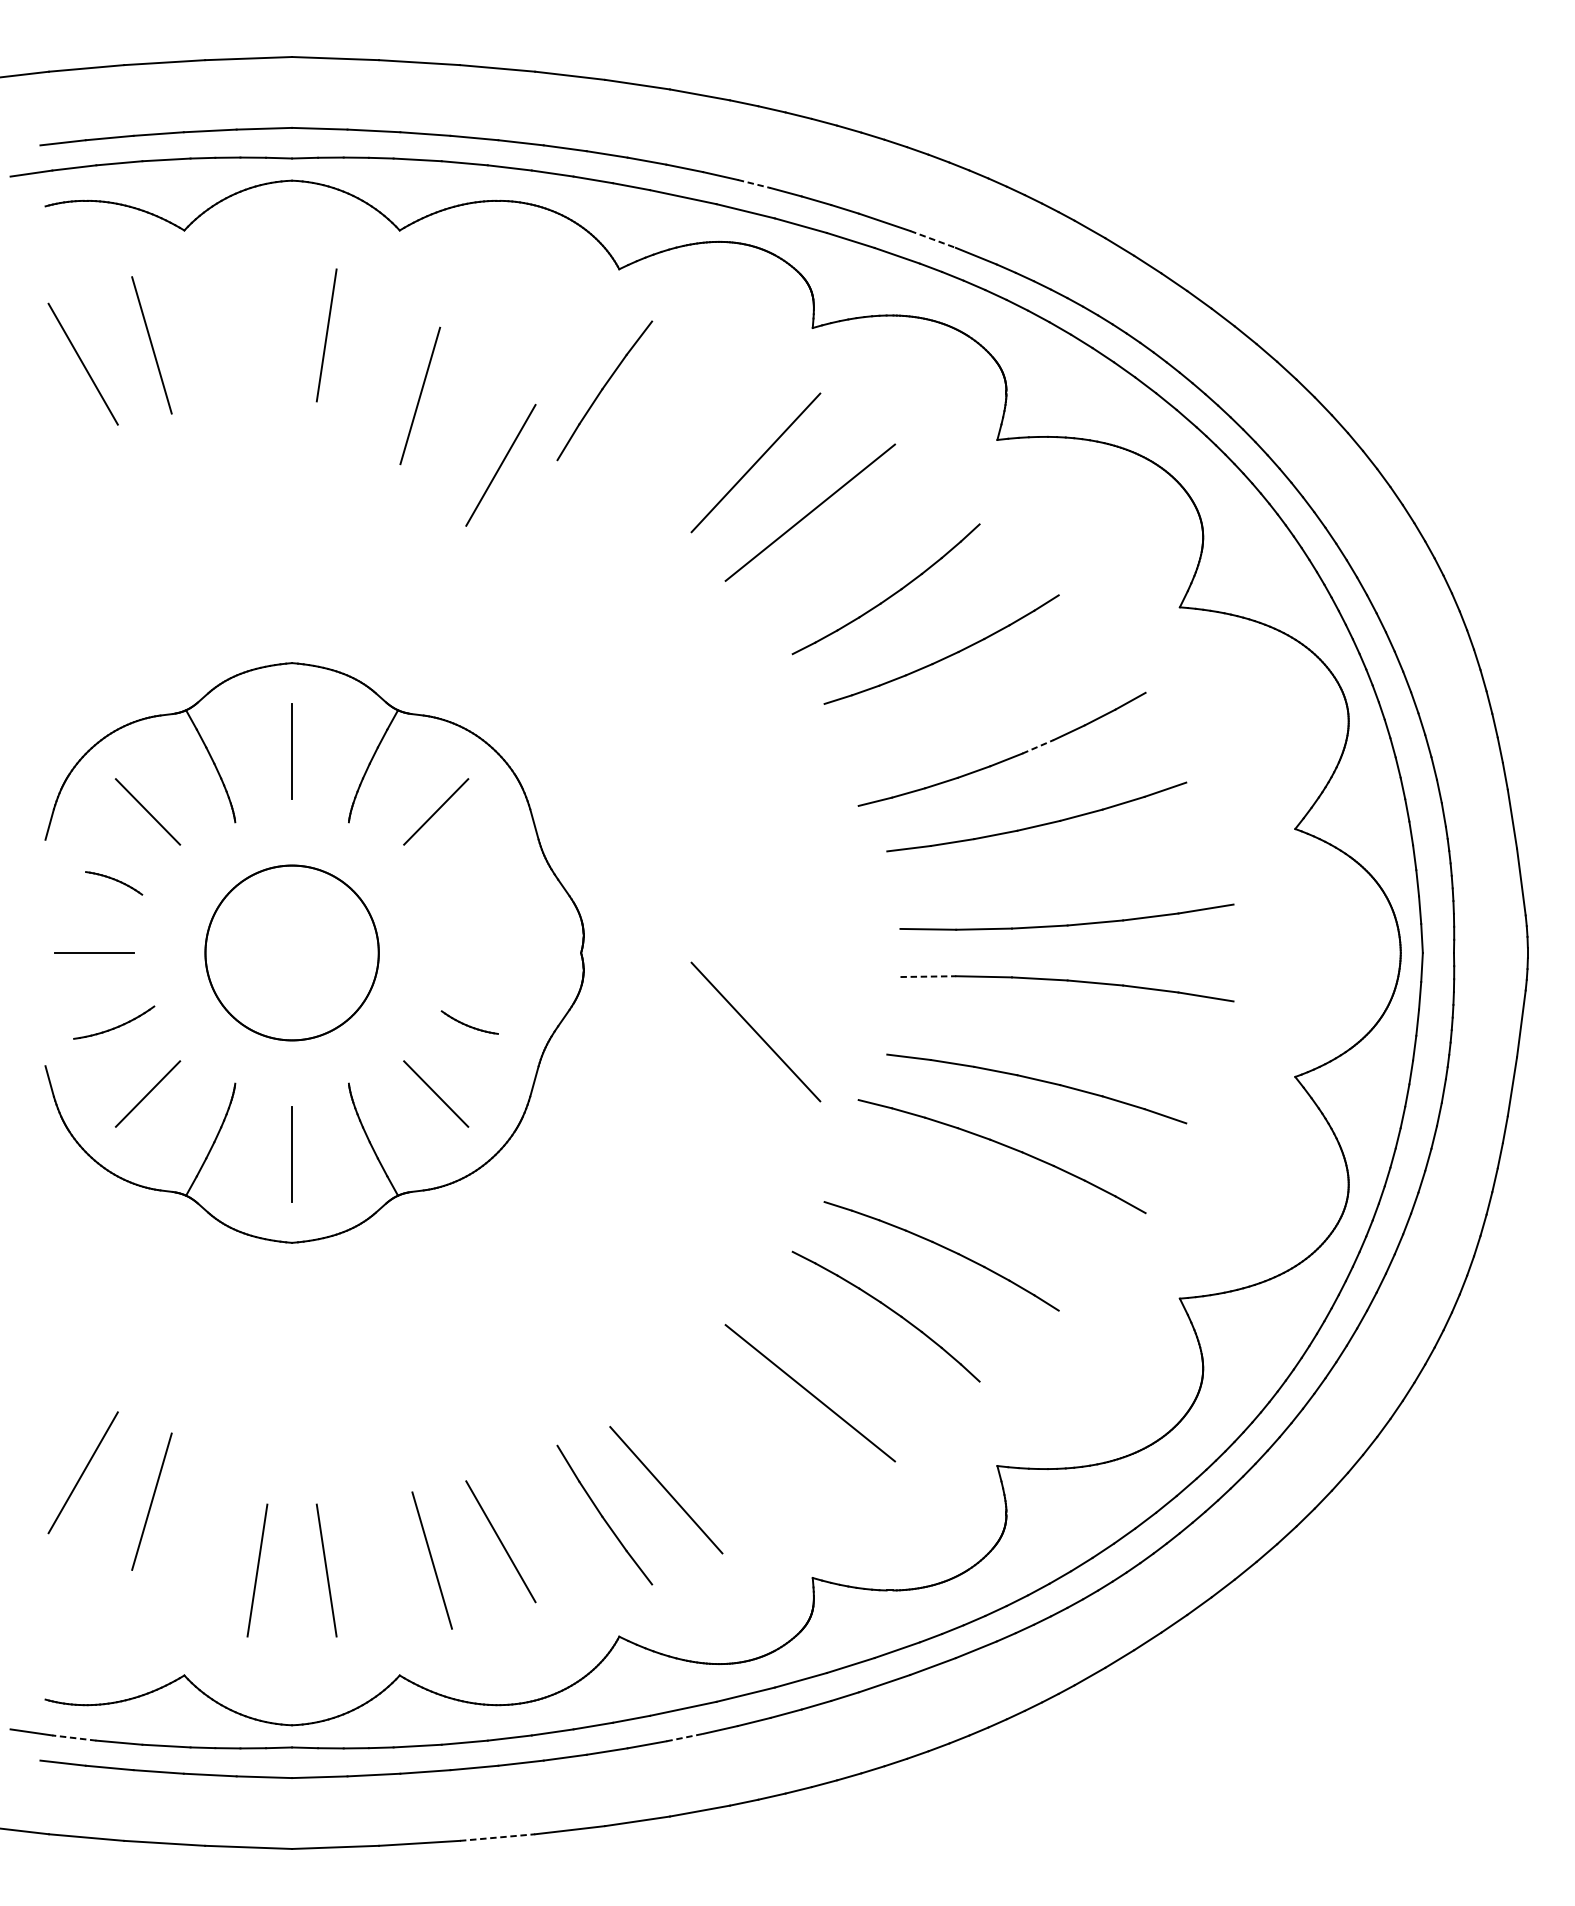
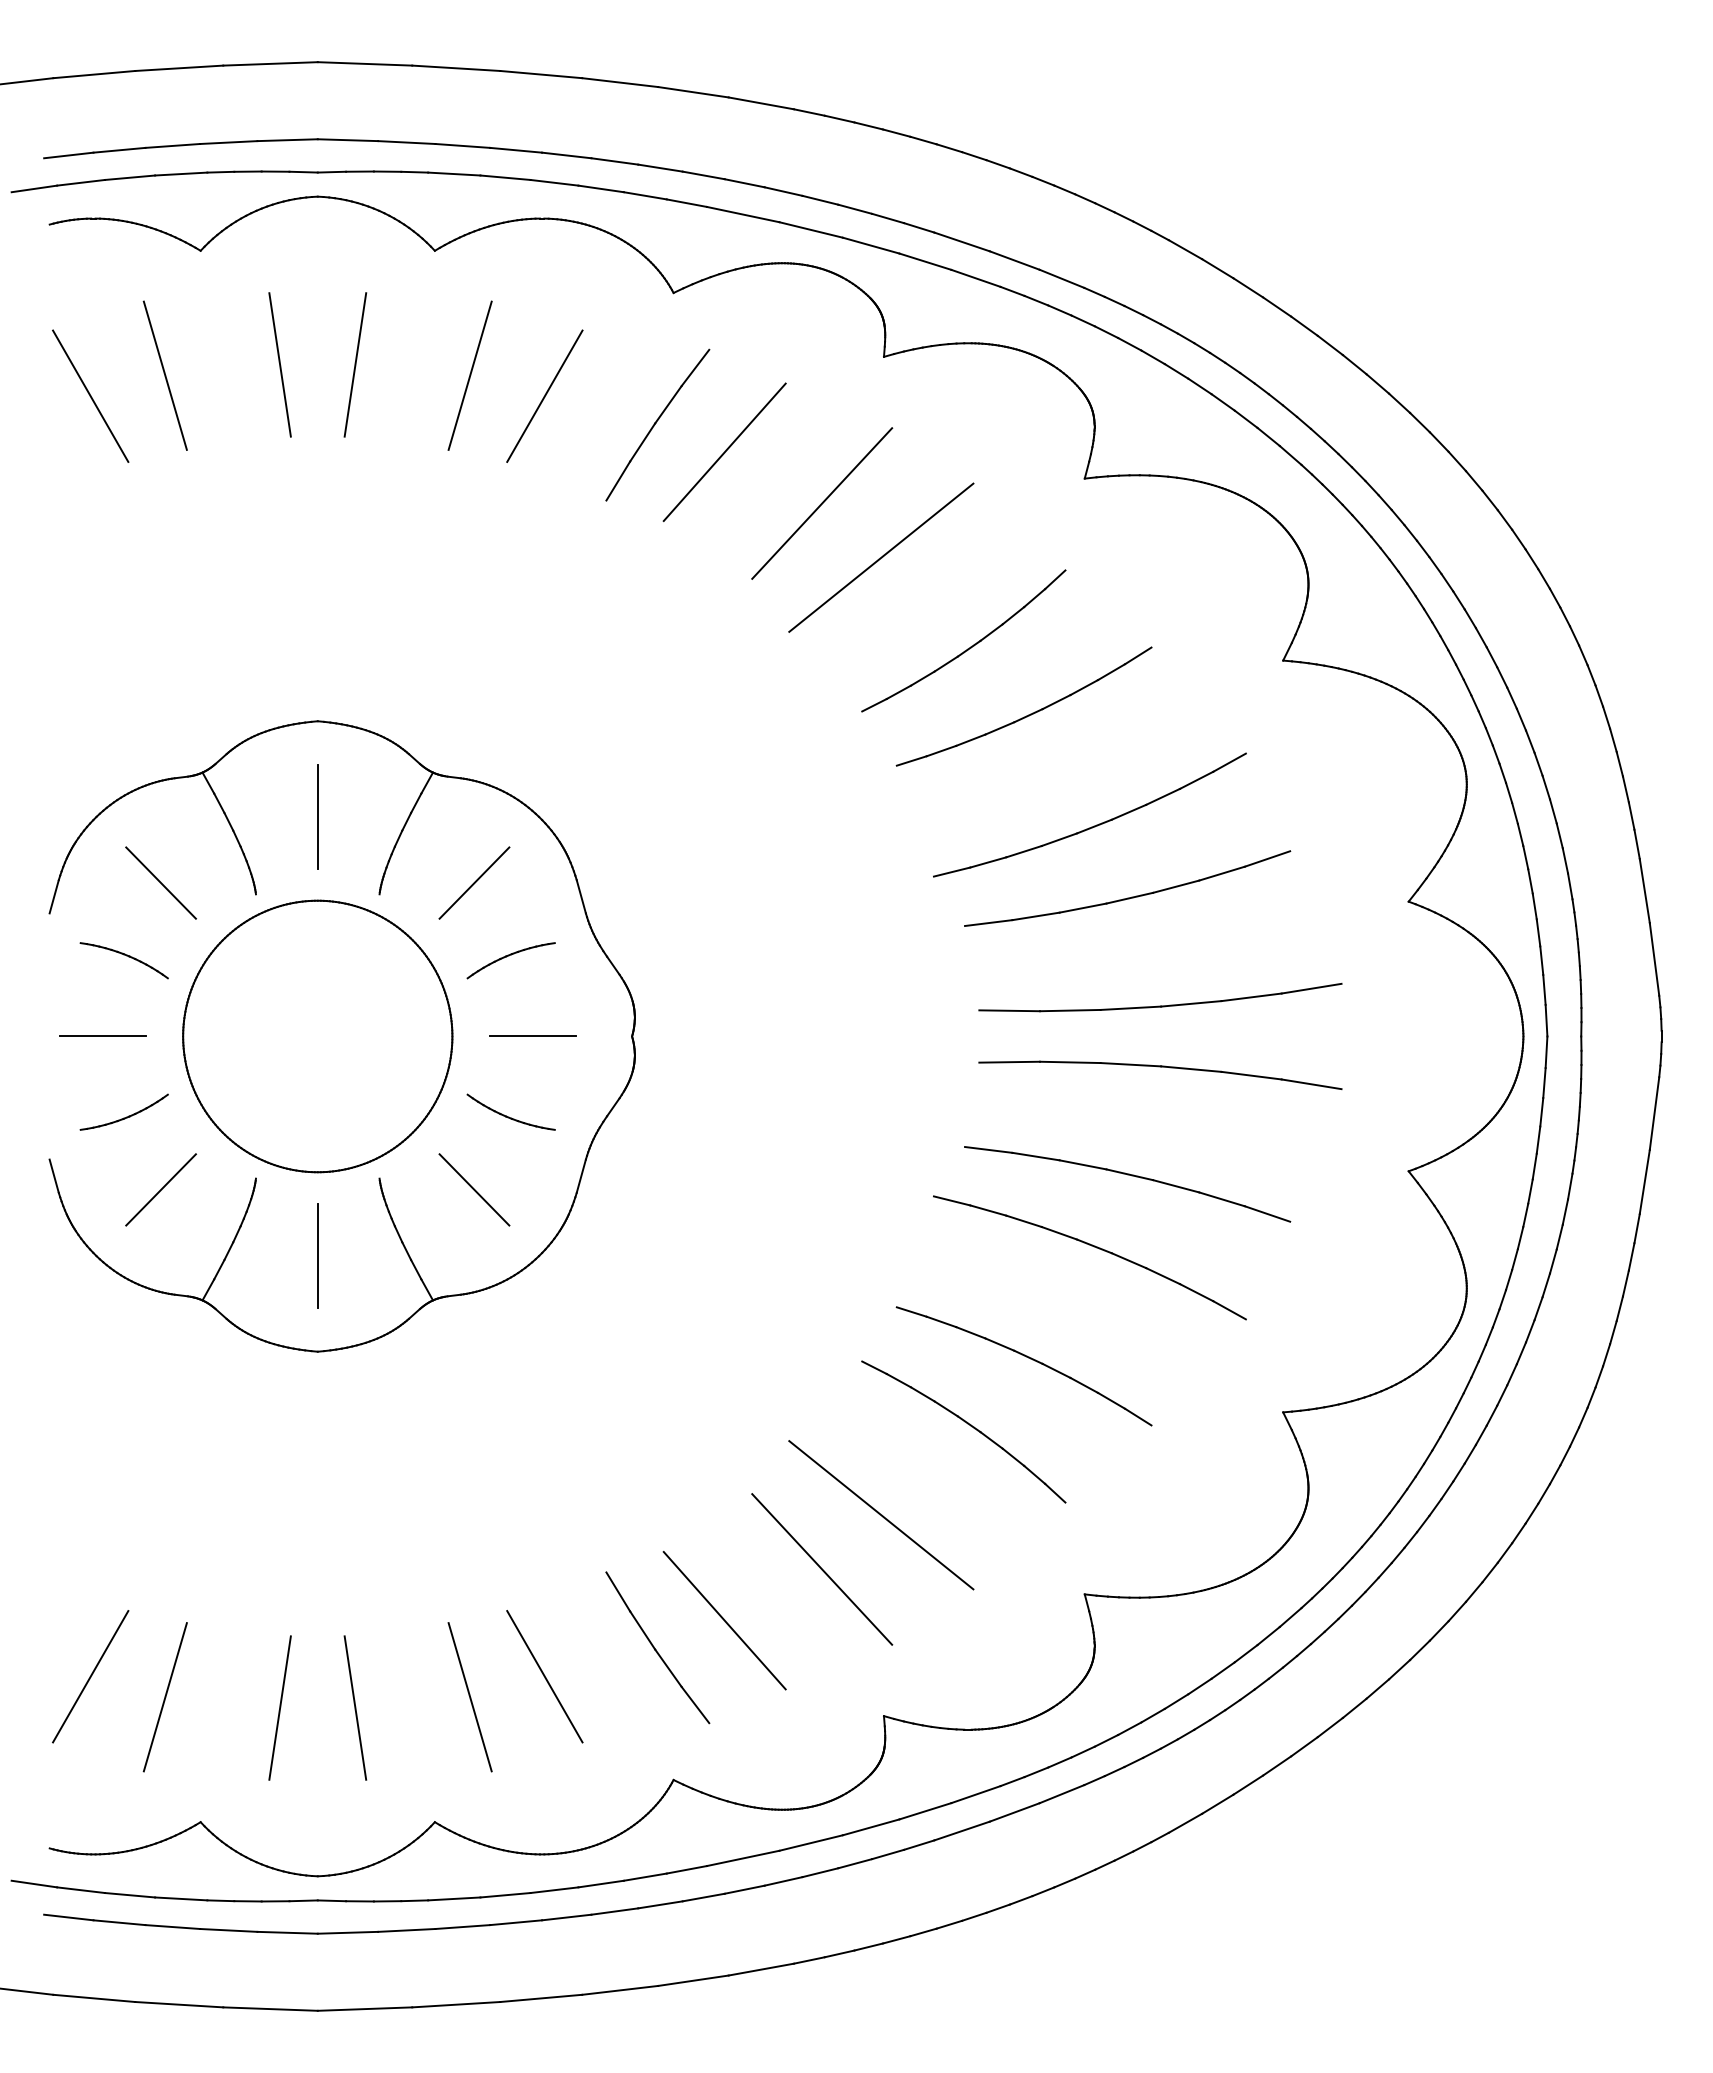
line: (754, 184) -> (820, 200), dashed -> solid
line: (932, 239) -> (1014, 260), dashed -> solid
line: (256, 335) -> (279, 364), added
line: (419, 395) -> (469, 375), moved
line: (666, 415) -> (724, 452), added
line: (500, 464) -> (544, 395), moved
line: (1037, 747) -> (1128, 812), dashed -> solid
part: (113, 883) -> (123, 960), size x1.43
part: (469, 883) -> (510, 960), added
part: (291, 953) -> (317, 1036), size x1.43
line: (489, 953) -> (532, 1036), added
line: (929, 976) -> (1010, 1062), dashed -> solid
part: (469, 1021) -> (510, 1111), size x1.43
line: (756, 1032) -> (822, 1569), moved
line: (83, 1472) -> (90, 1676), moved
line: (151, 1502) -> (164, 1697), moved
line: (685, 1737) -> (745, 1889), dashed -> solid
line: (73, 1738) -> (80, 1890), dashed -> solid
line: (497, 1837) -> (541, 1998), dashed -> solid

